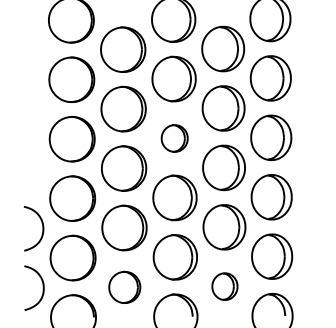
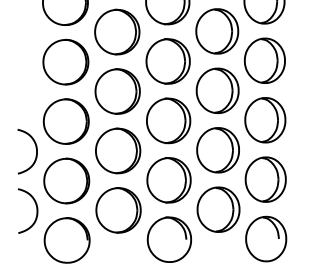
part: (174, 138) -> (168, 61), size x1.67
part: (224, 286) -> (218, 209), size x1.67
part: (124, 287) -> (118, 210), size x1.43

